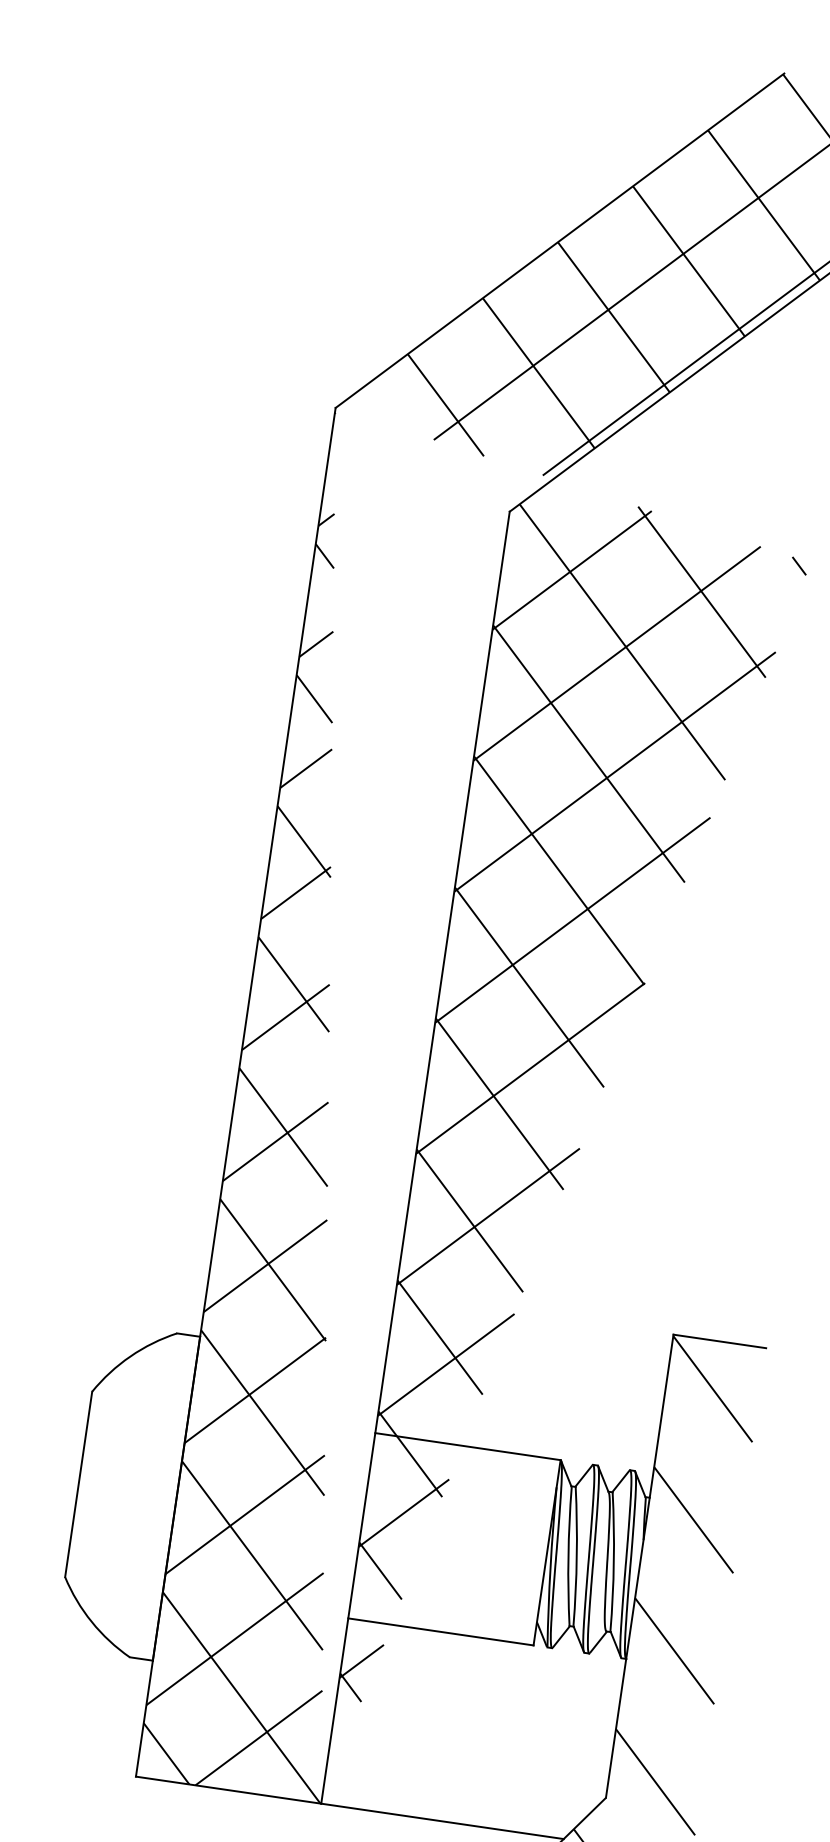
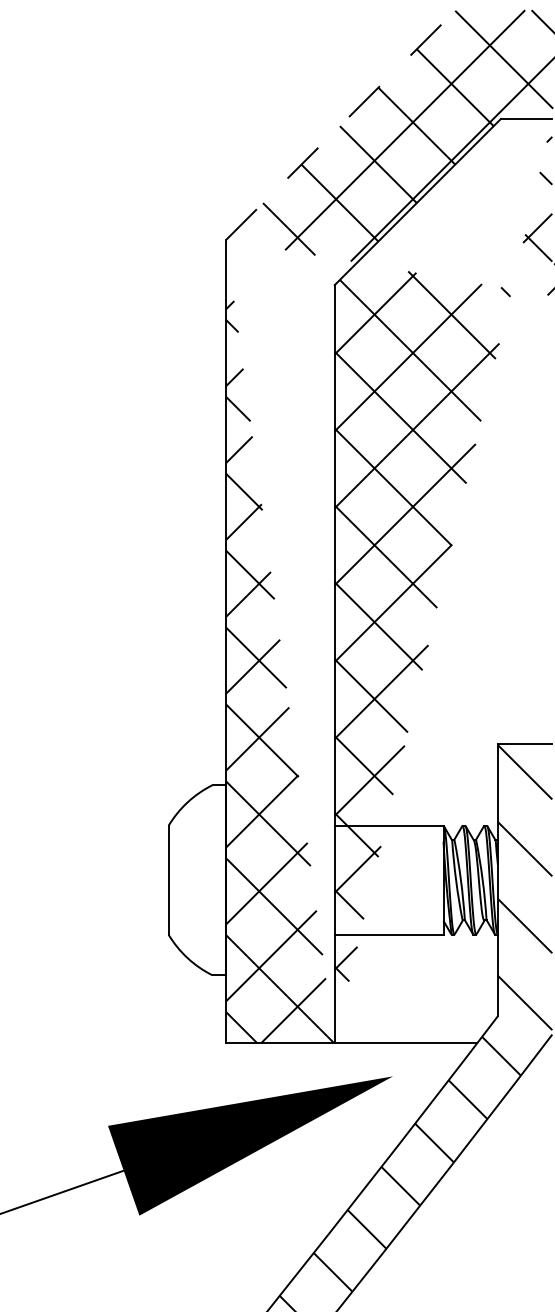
line: (559, 241) -> (340, 125), solid -> dashed

